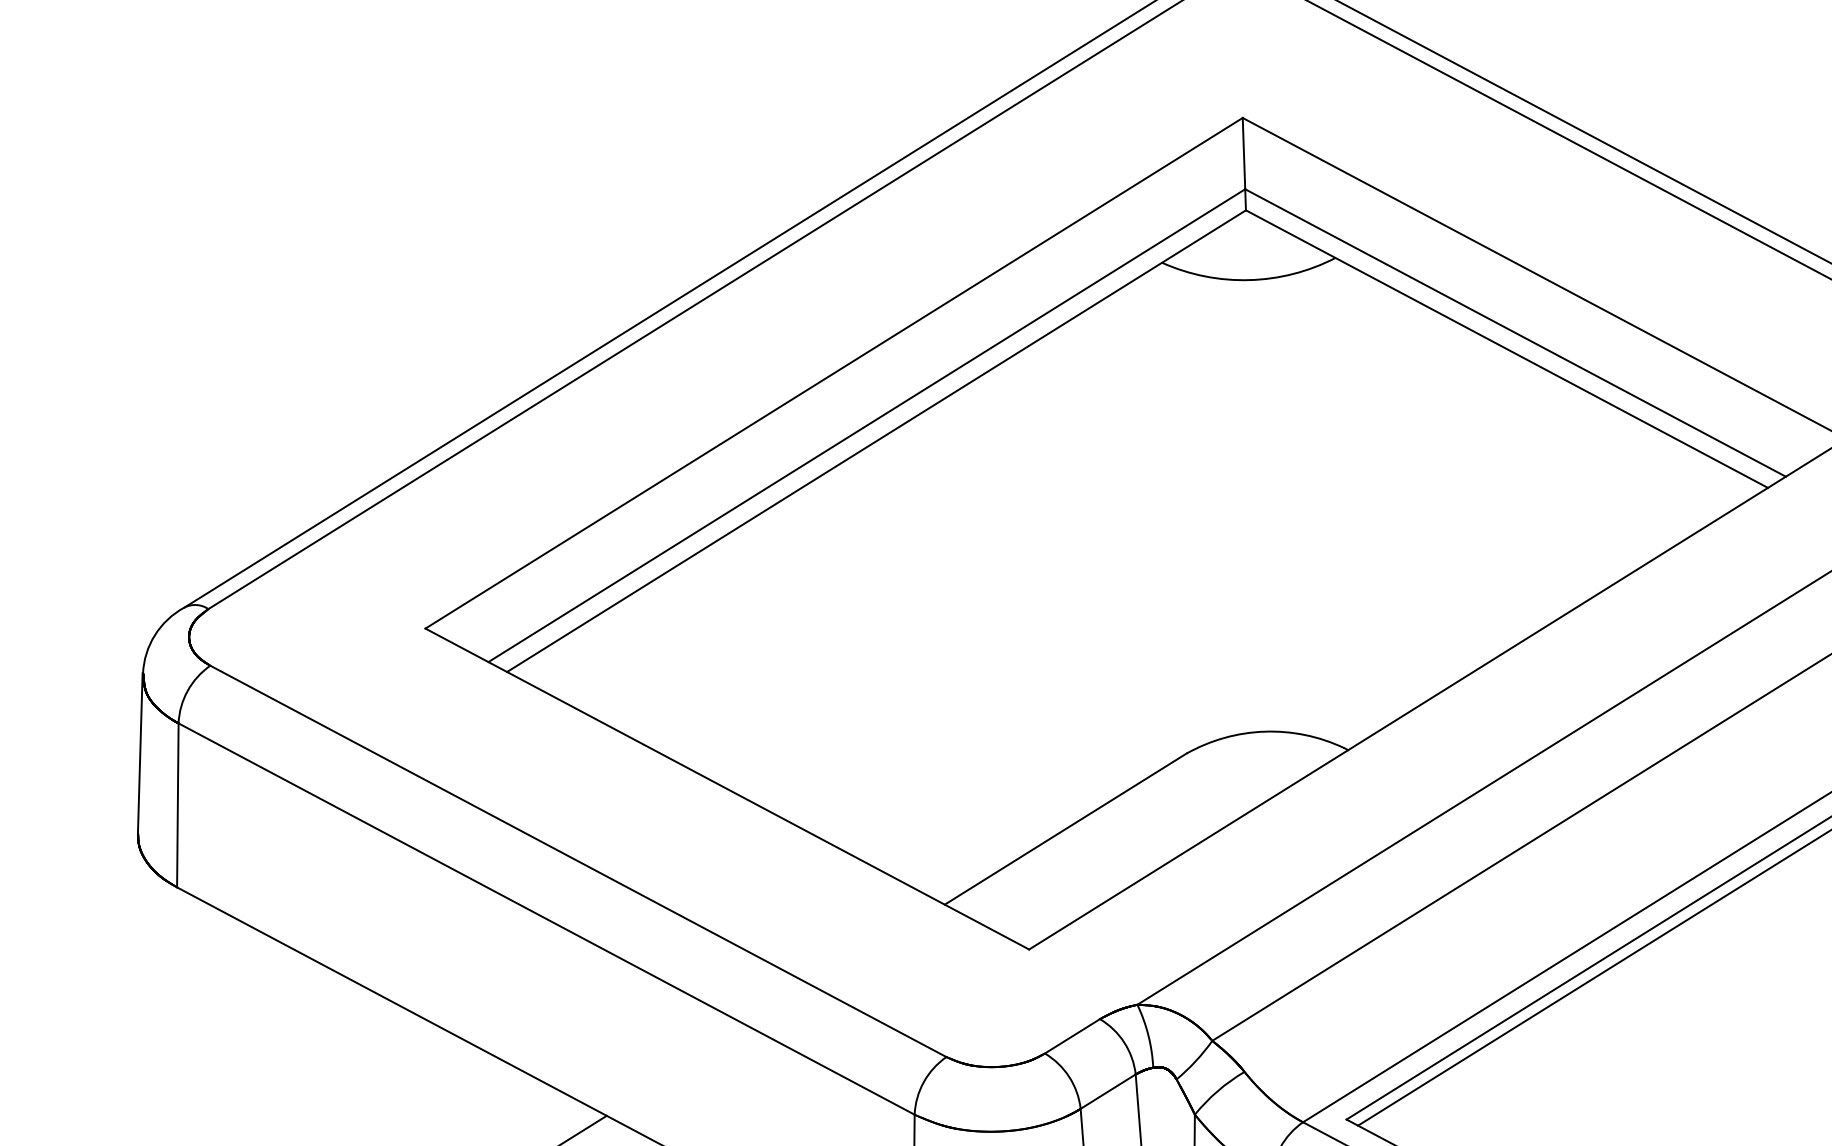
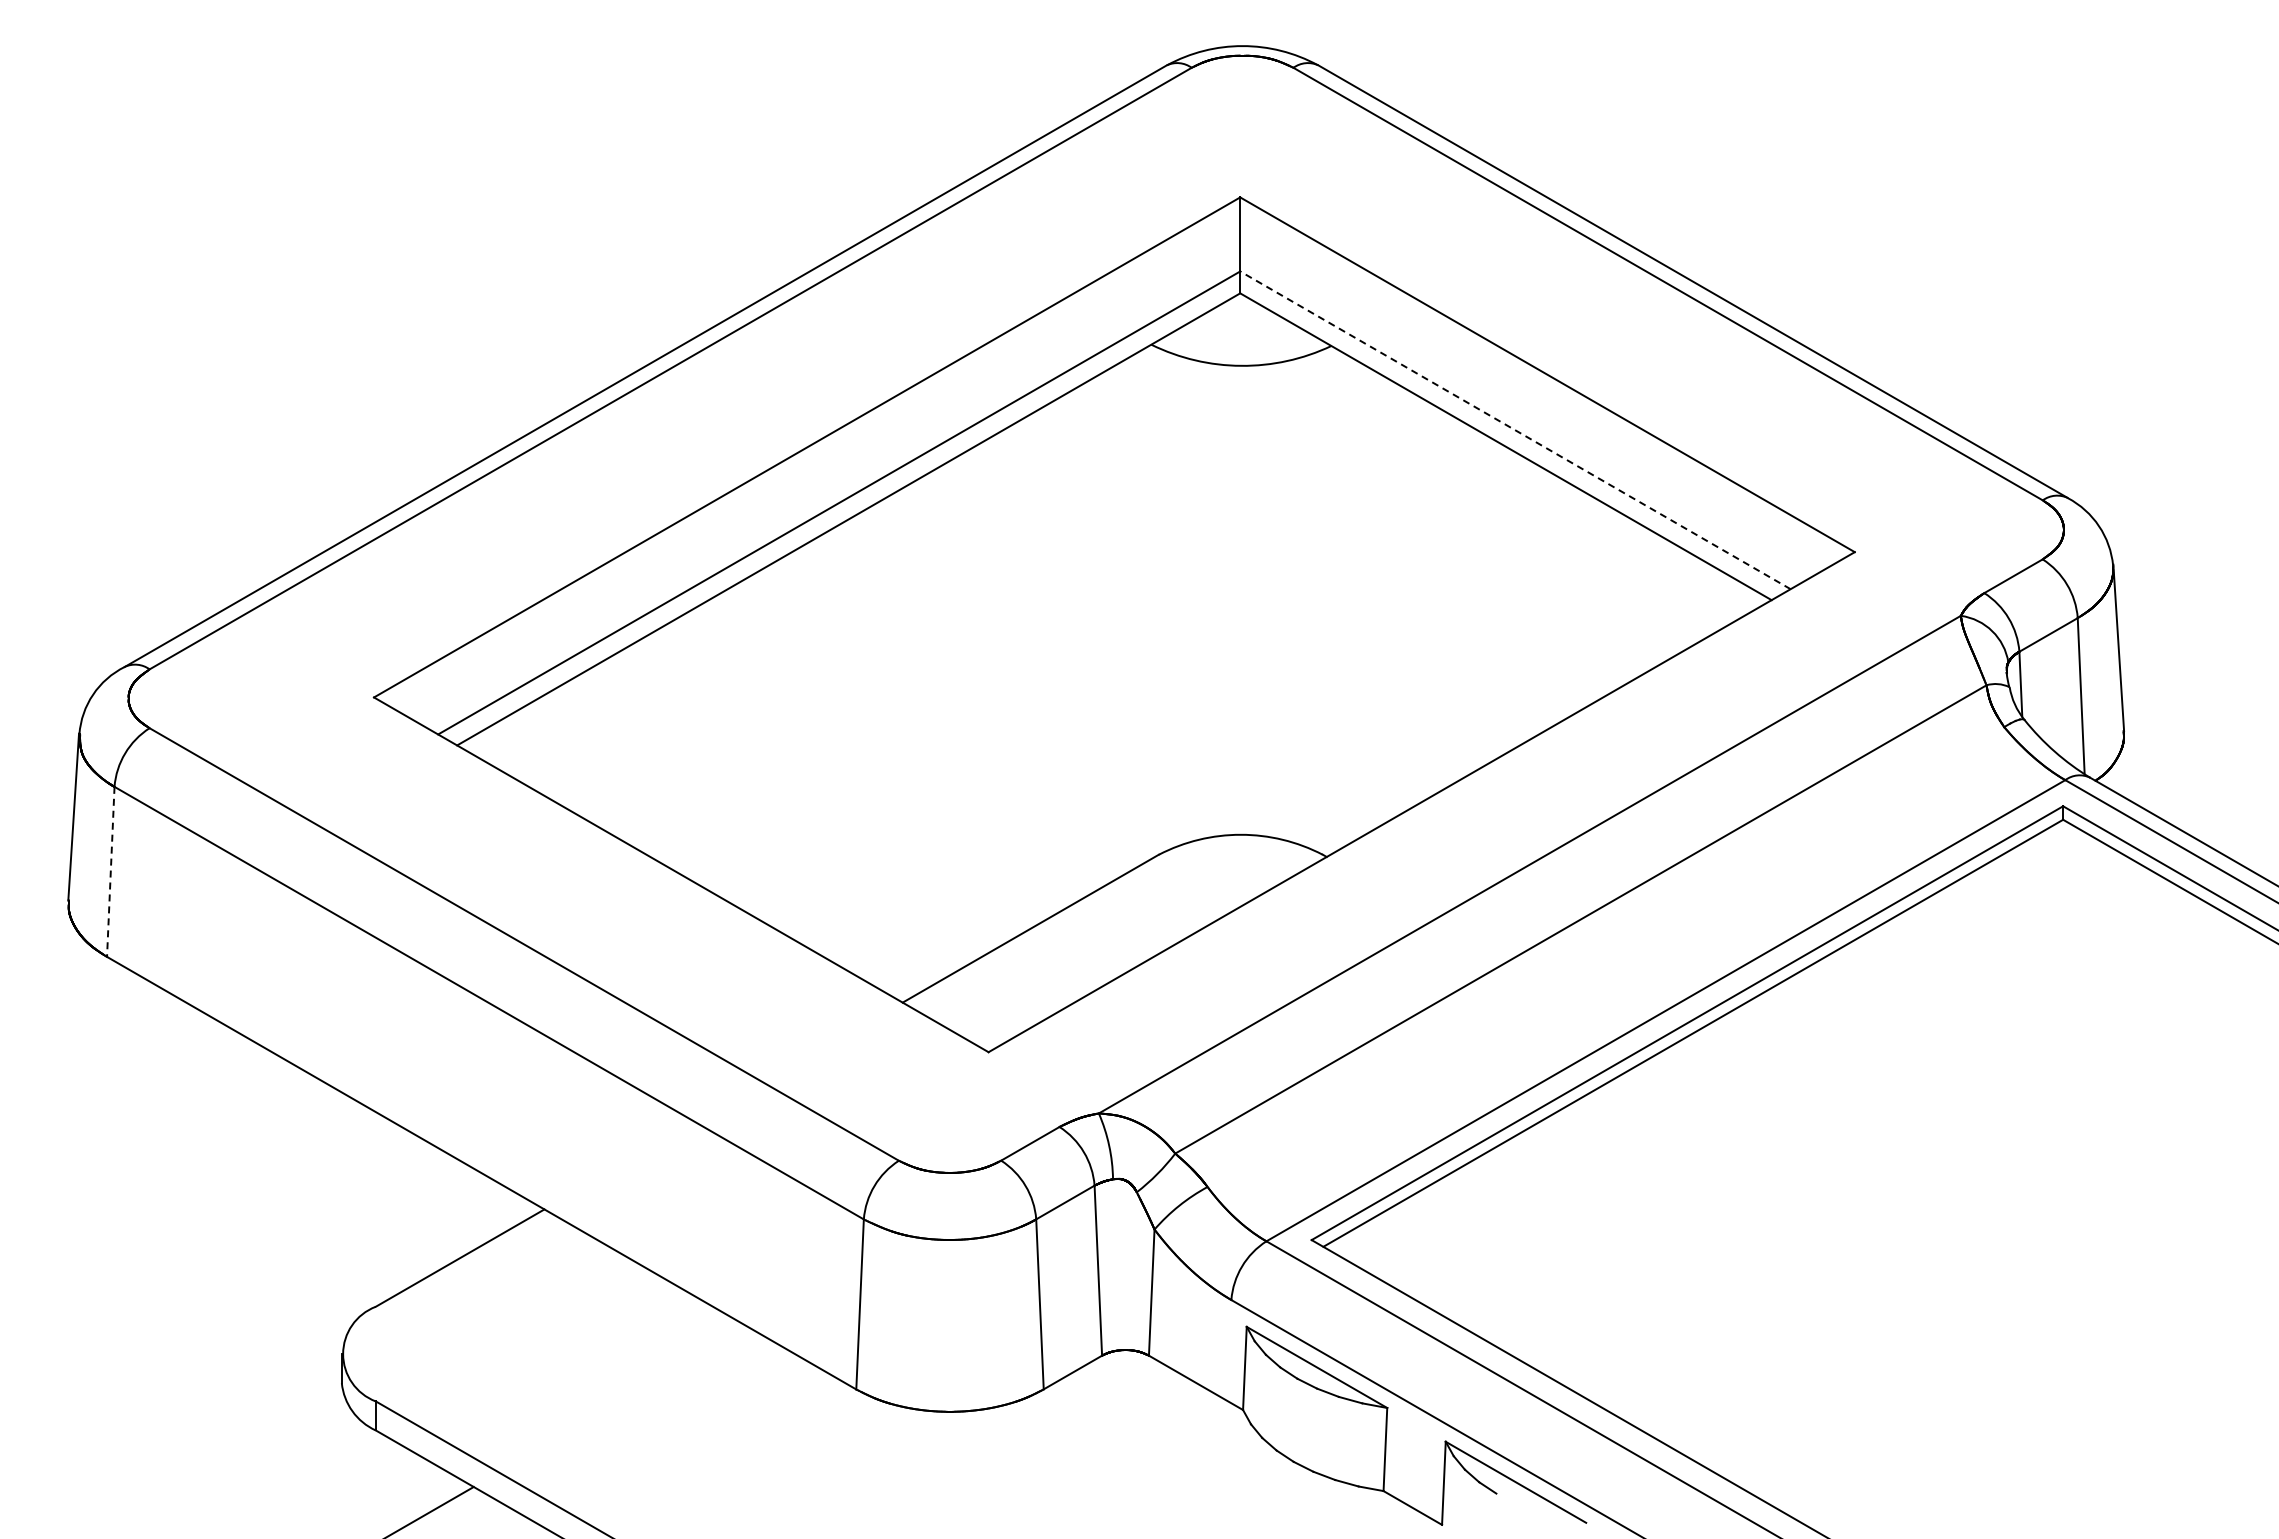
line: (1515, 333) -> (1515, 430), solid -> dashed
line: (177, 805) -> (110, 872), solid -> dashed

